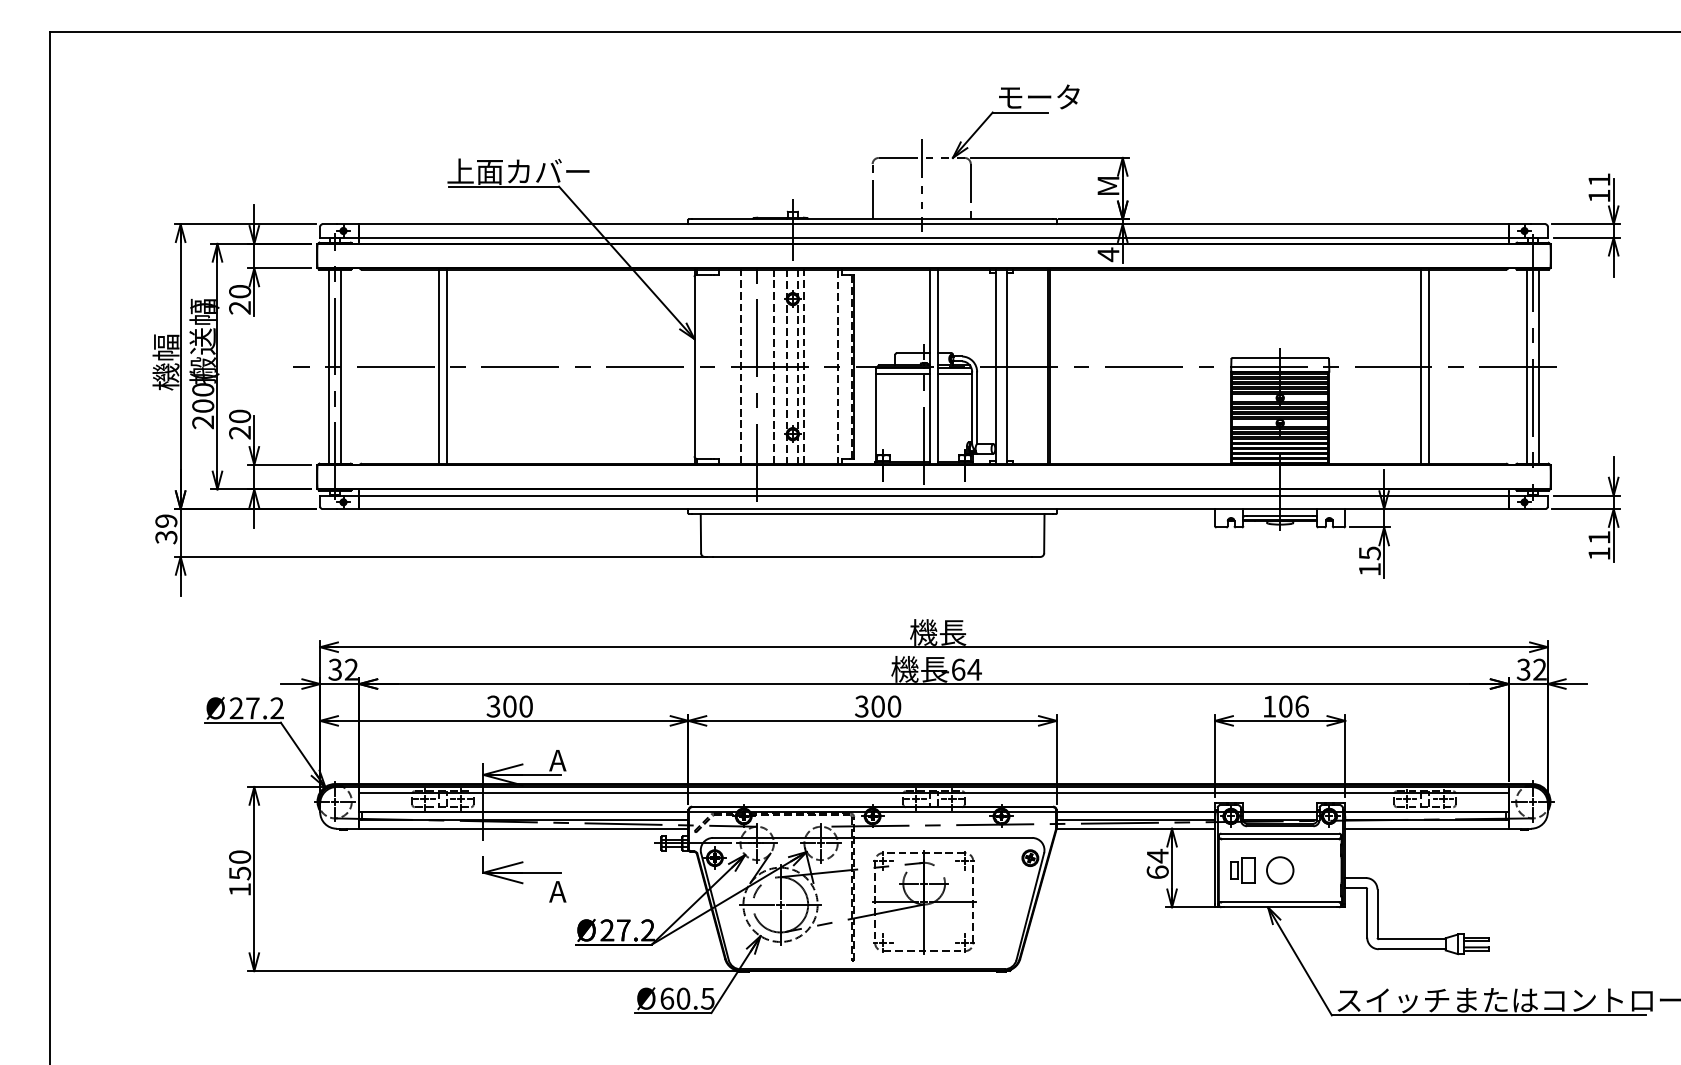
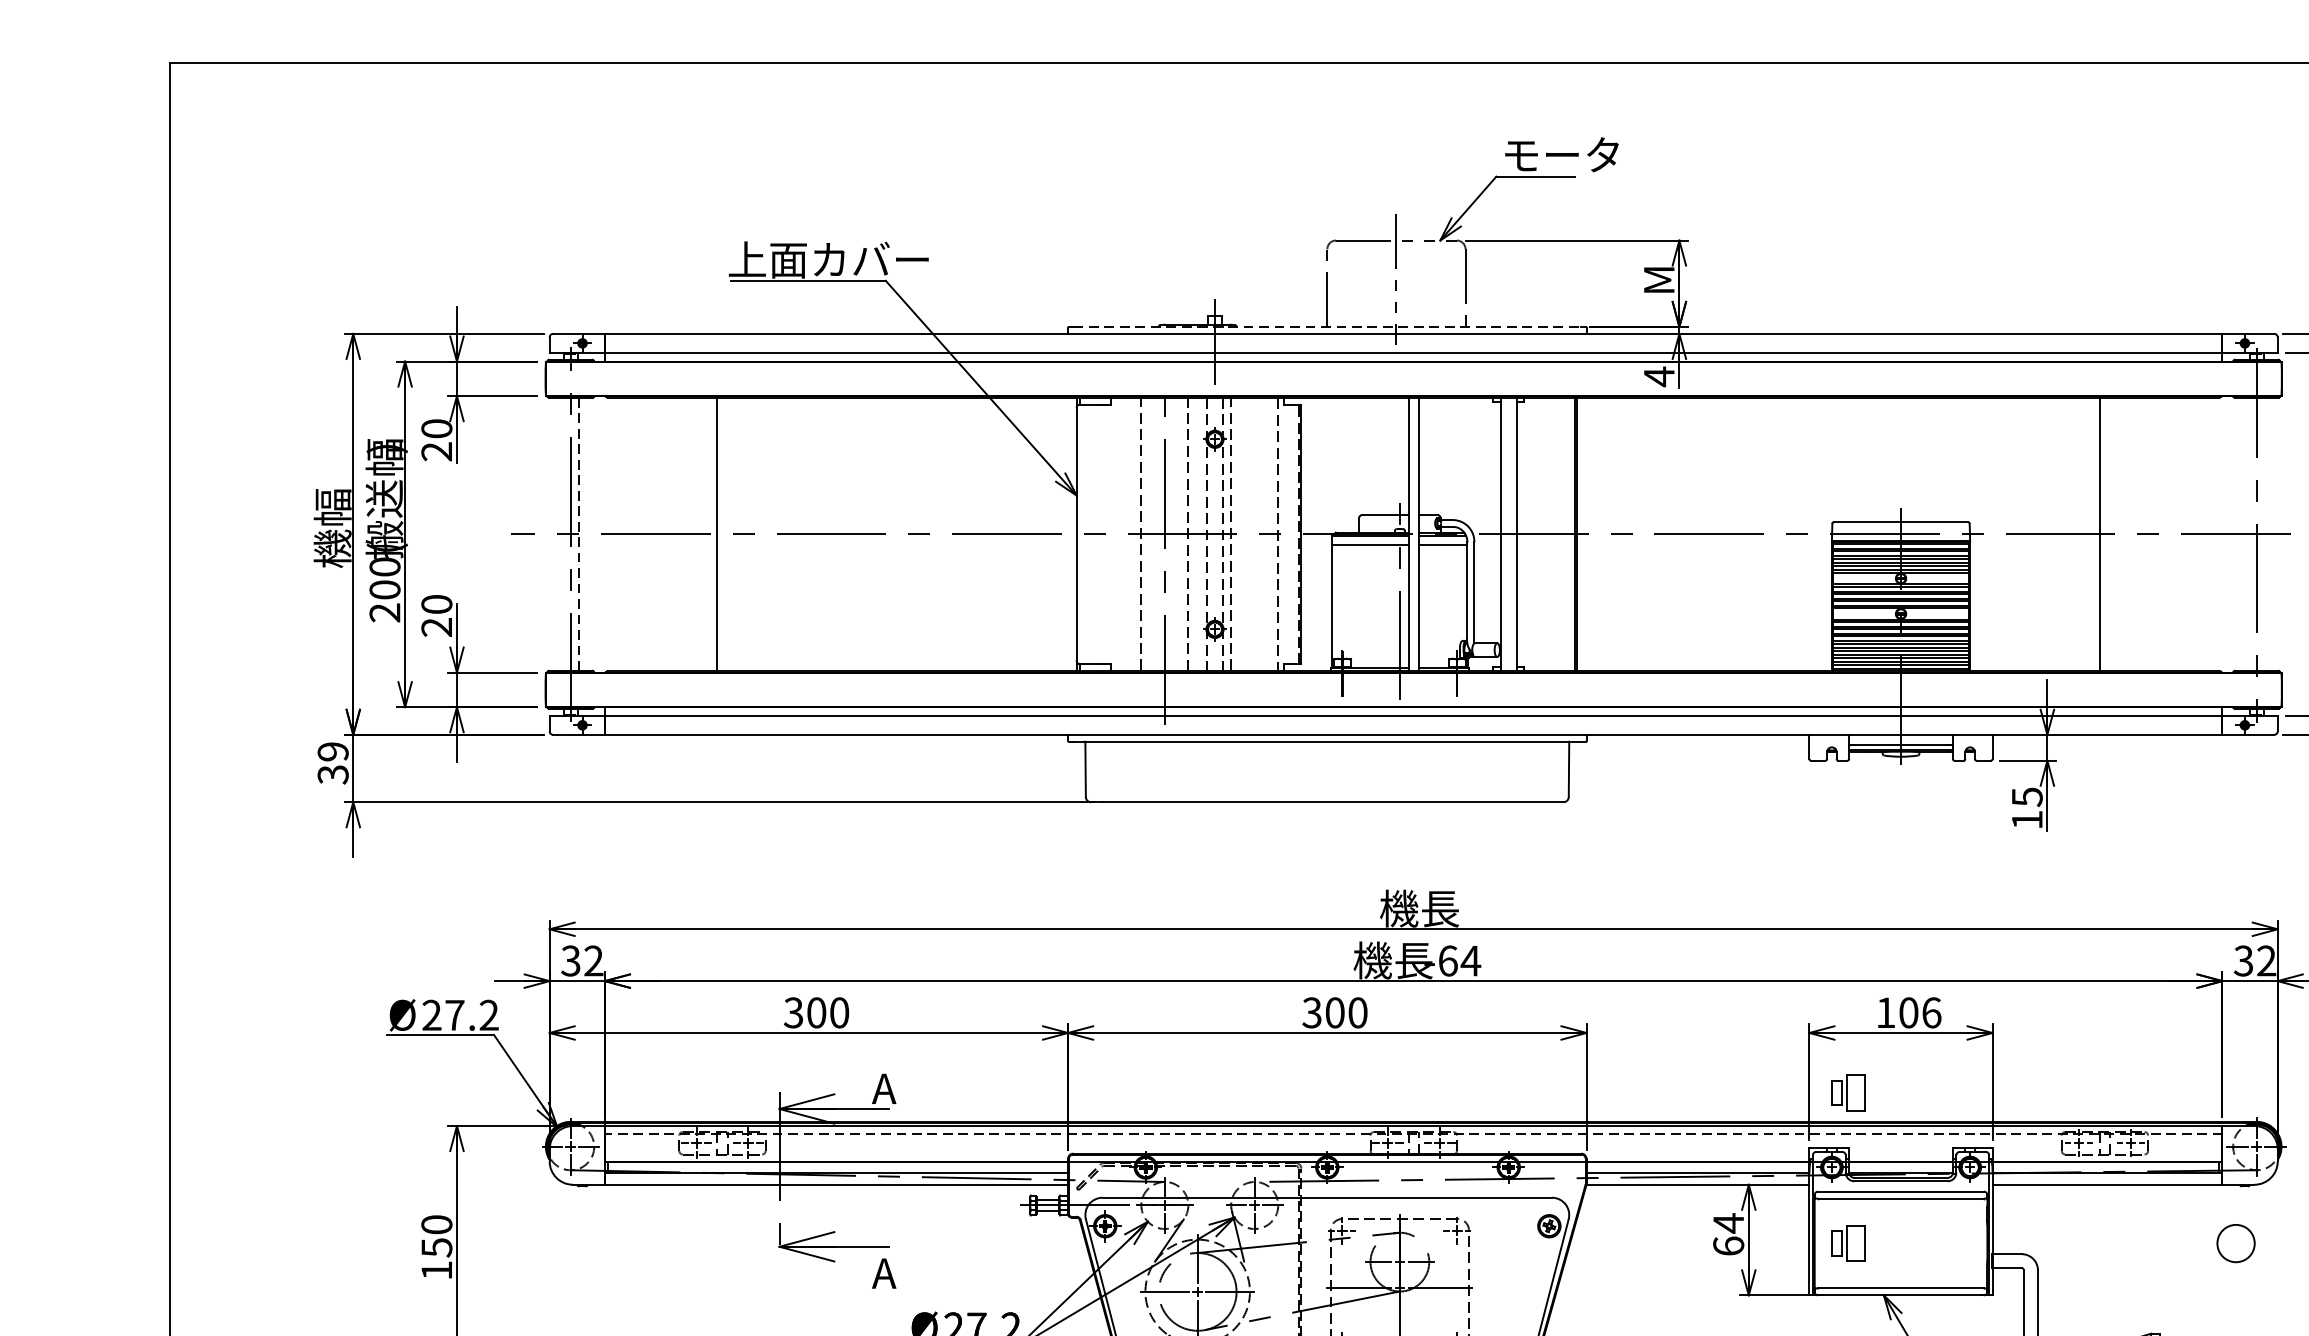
line: (873, 219) -> (1328, 327), solid -> dashed
line: (329, 366) -> (562, 534), removed
line: (341, 366) -> (579, 534), solid -> dashed
line: (446, 366) -> (727, 534), removed
line: (1428, 366) -> (2109, 534), removed
line: (1526, 366) -> (2247, 534), removed
line: (1539, 366) -> (2265, 534), removed
part: (1242, 763) -> (1847, 1092), added
line: (934, 792) -> (1414, 1133), solid -> dashed
circle: (1280, 870) -> (2236, 1243), moved

